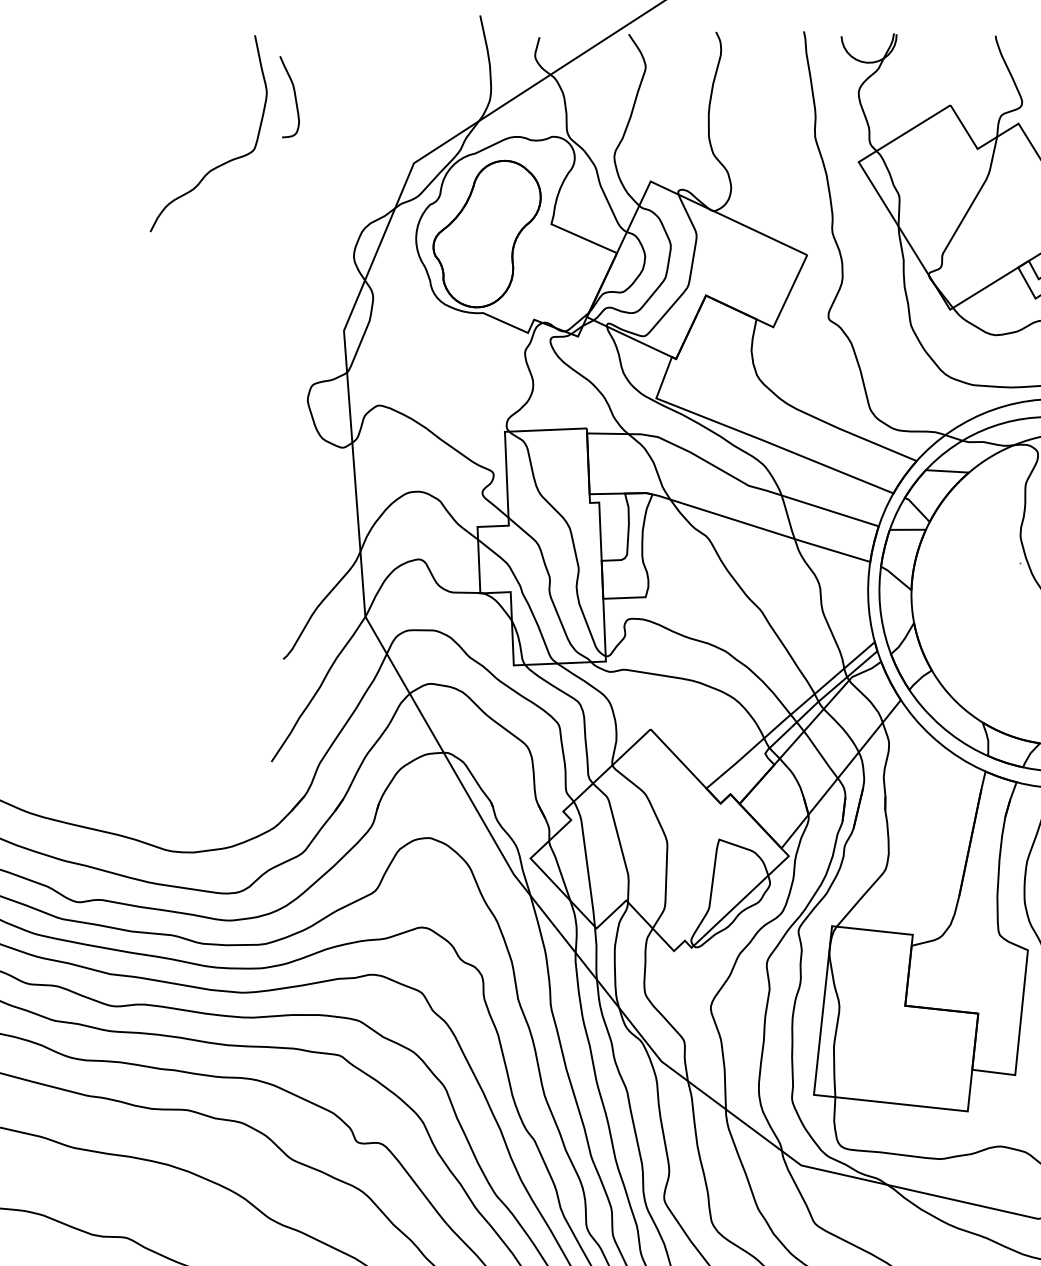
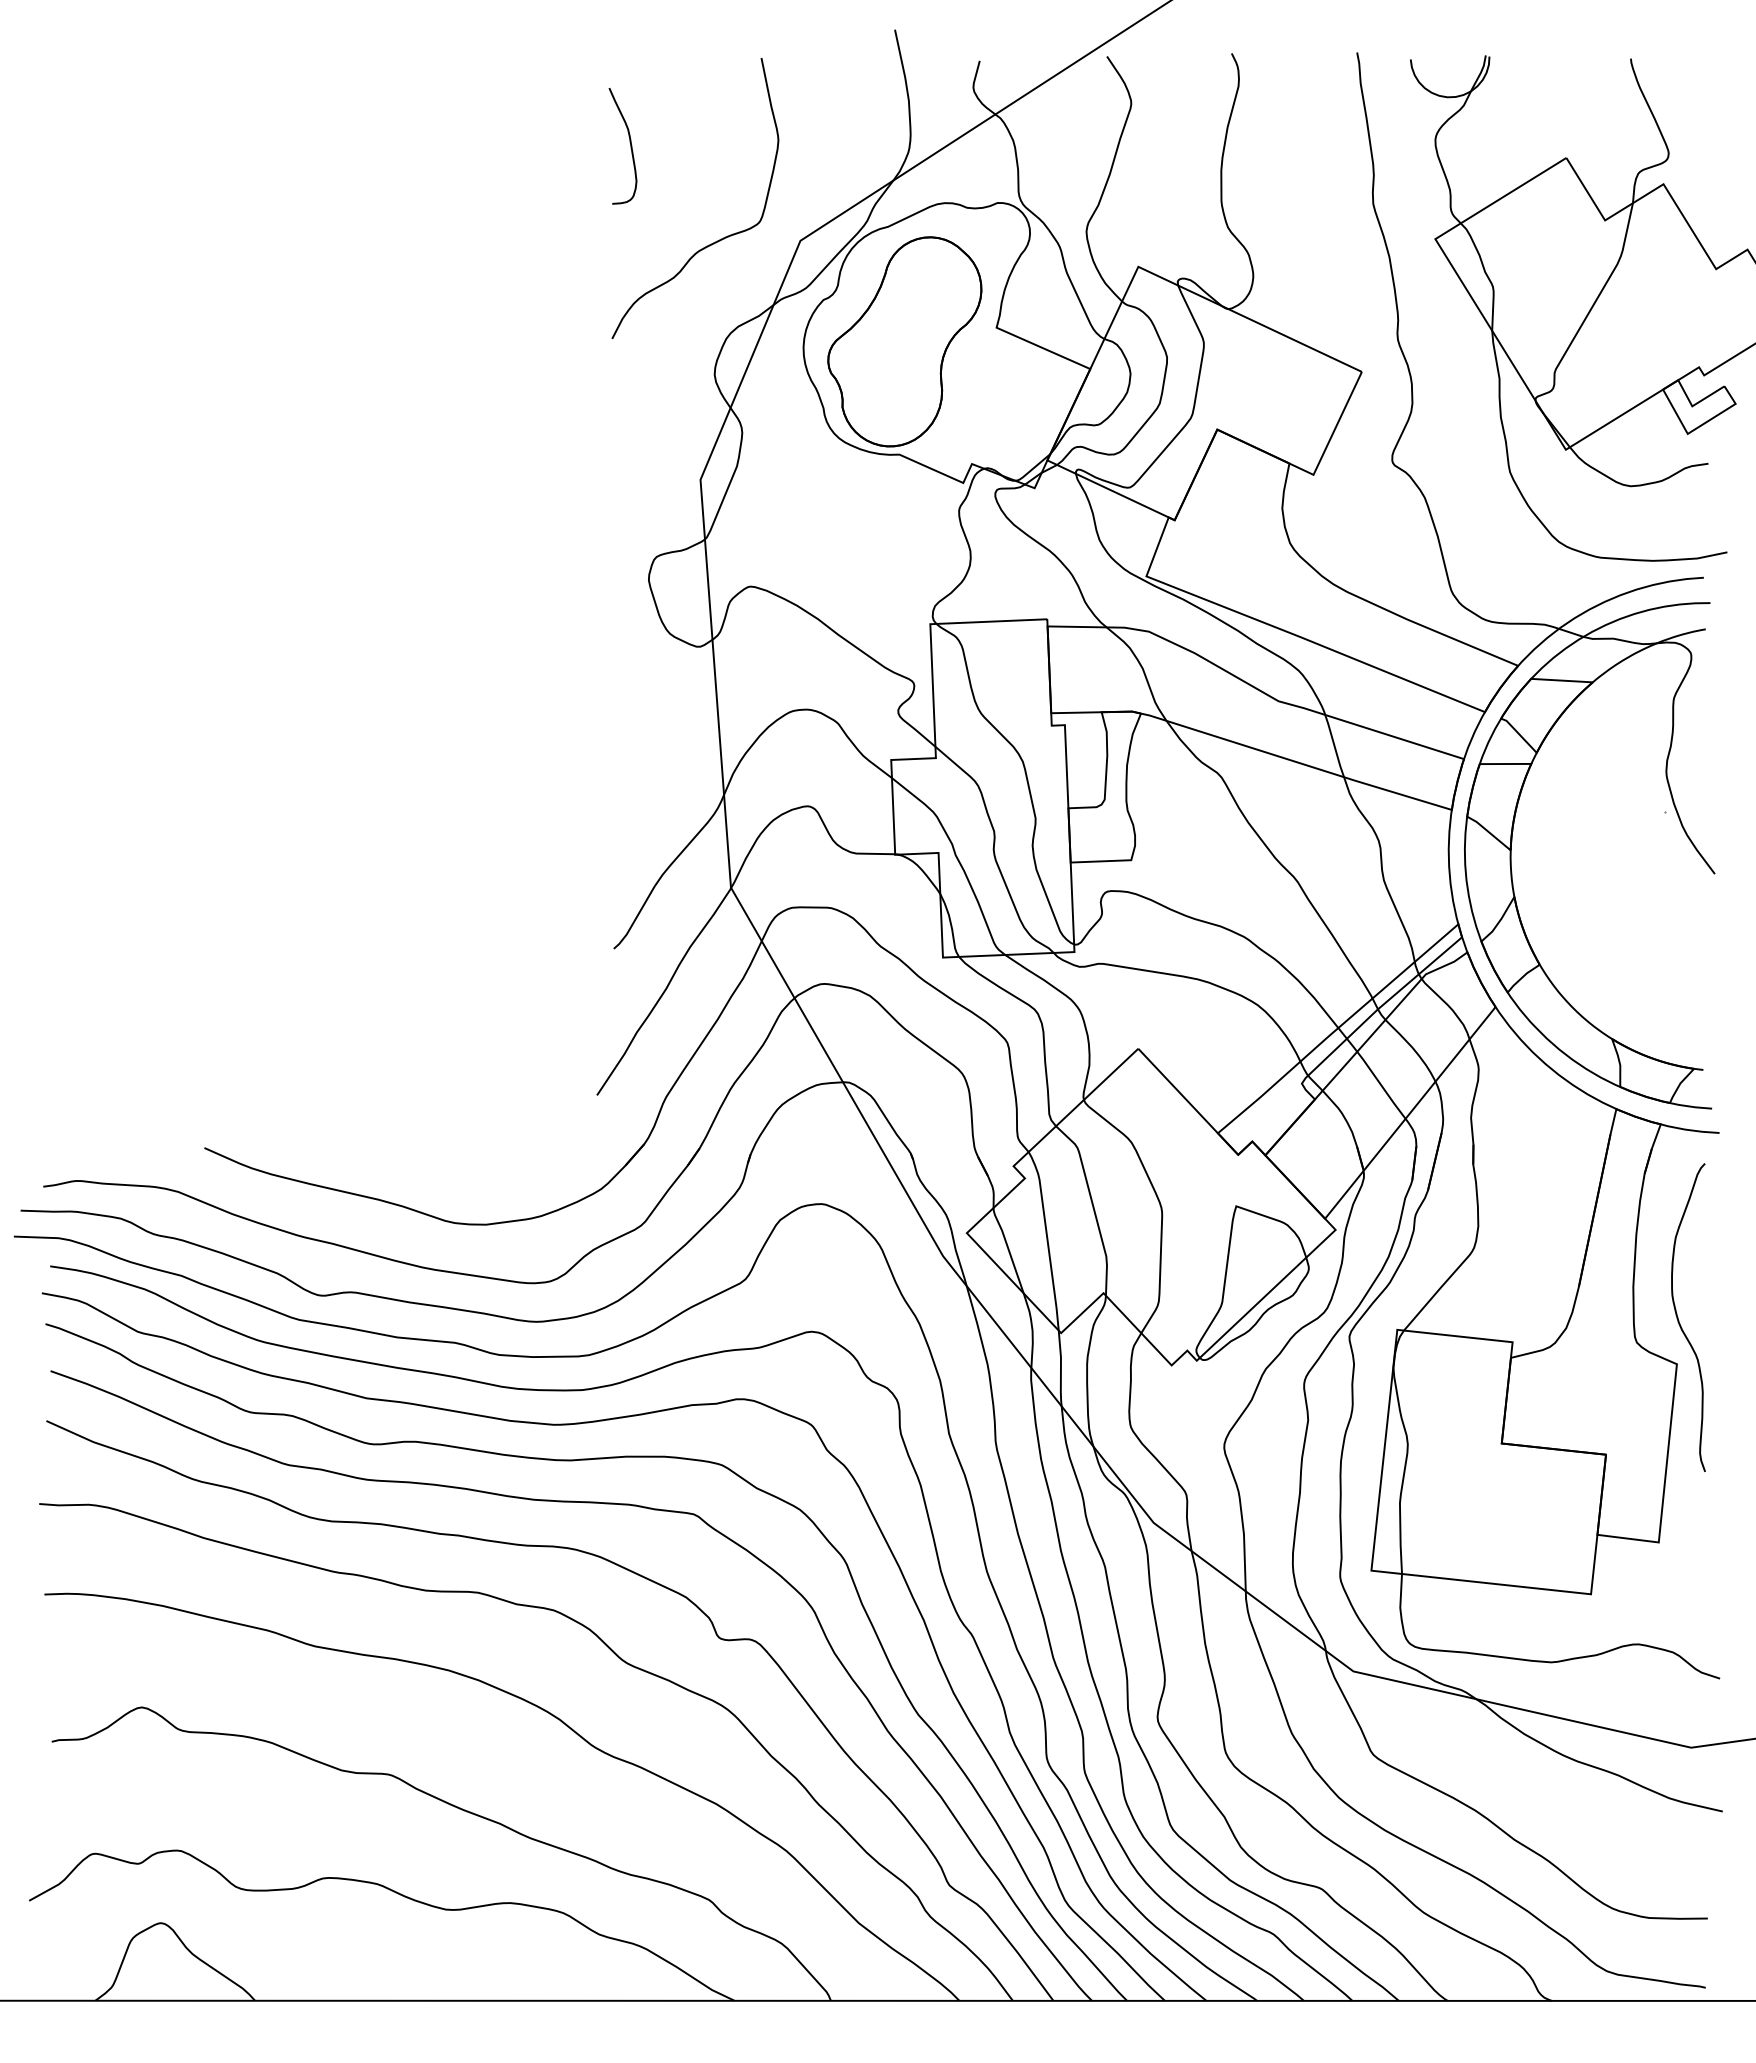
curve: (224, 163) -> (717, 240), moved

